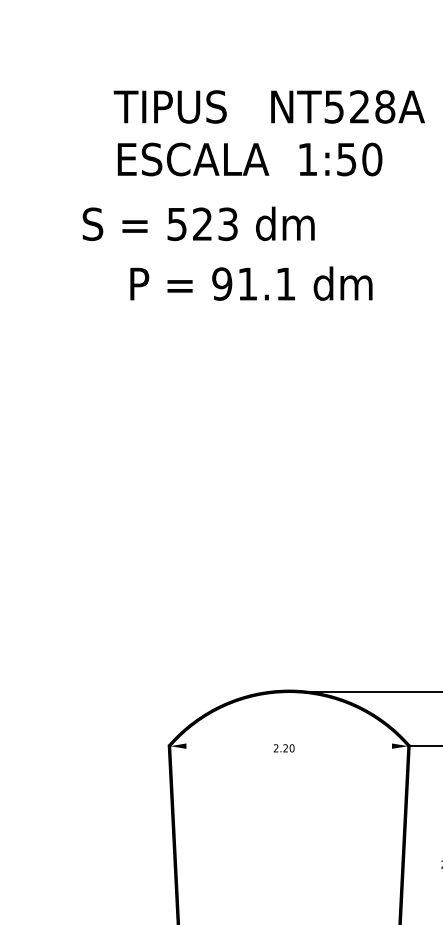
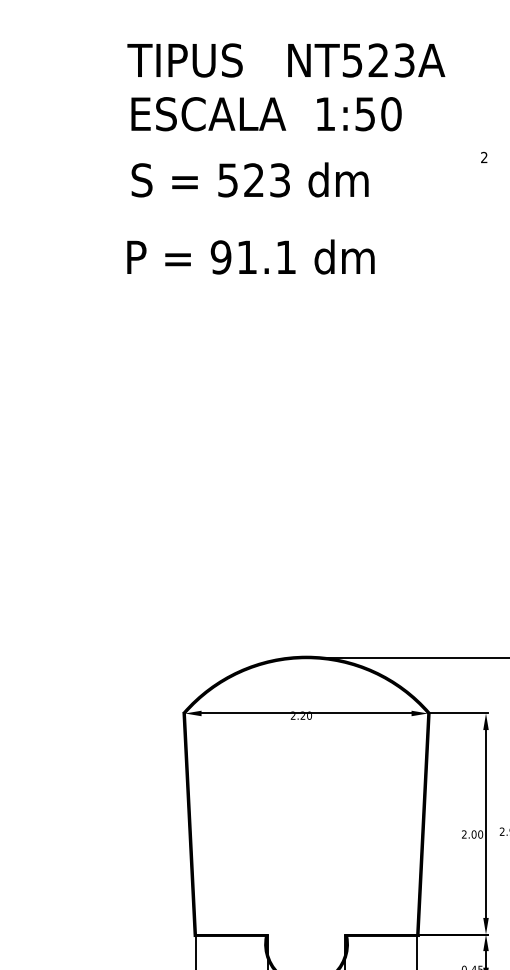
text: (385, 106) -> (404, 60), NT528A -> NT523A
text: (198, 223) -> (249, 179), moved
text: (250, 283) -> (250, 256), moved
line: (289, 746) -> (306, 713), added

